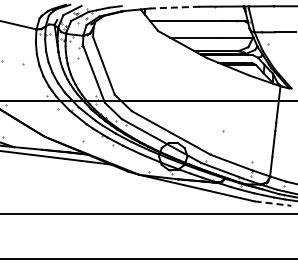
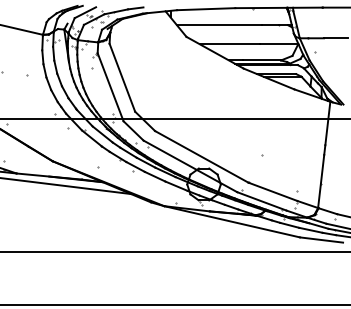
line: (175, 7) -> (206, 9), dashed -> solid
line: (273, 203) -> (322, 239), dashed -> solid

